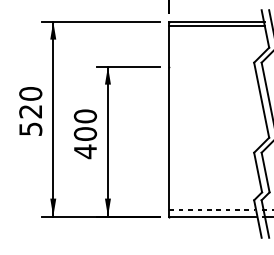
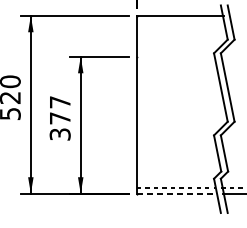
line: (216, 26) -> (179, 20), removed
text: (85, 134) -> (60, 118), 400 -> 377
line: (213, 216) -> (176, 193), solid -> dashed

